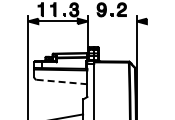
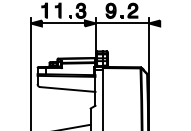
line: (112, 21) -> (122, 23), added
line: (61, 82) -> (67, 90), dashed -> solid

